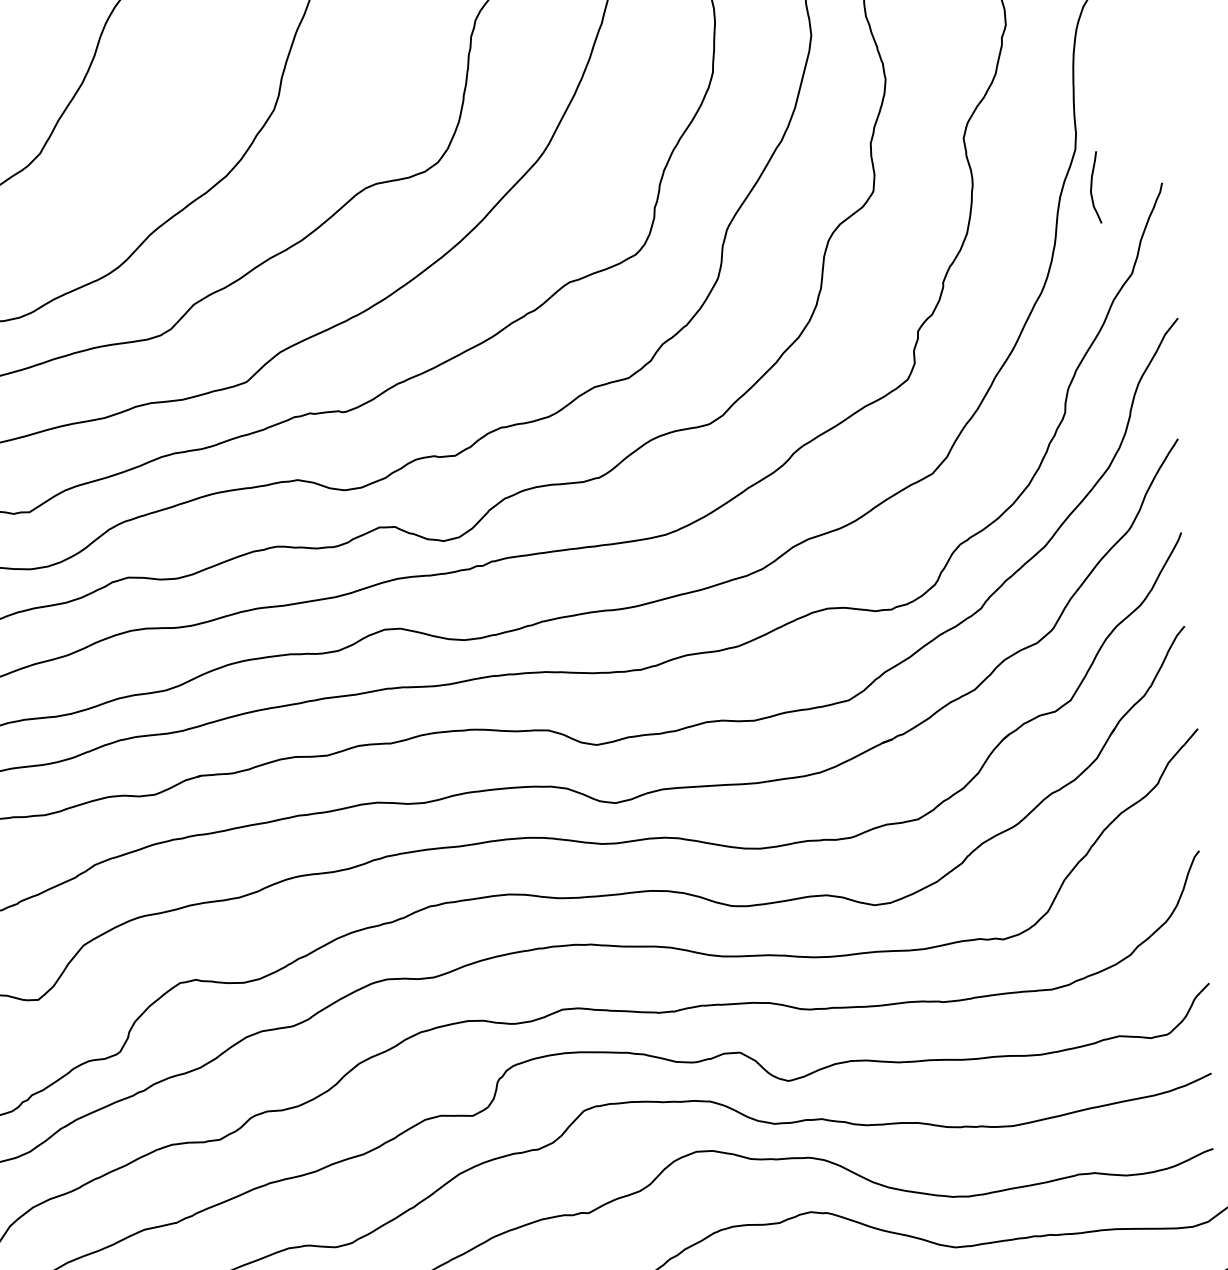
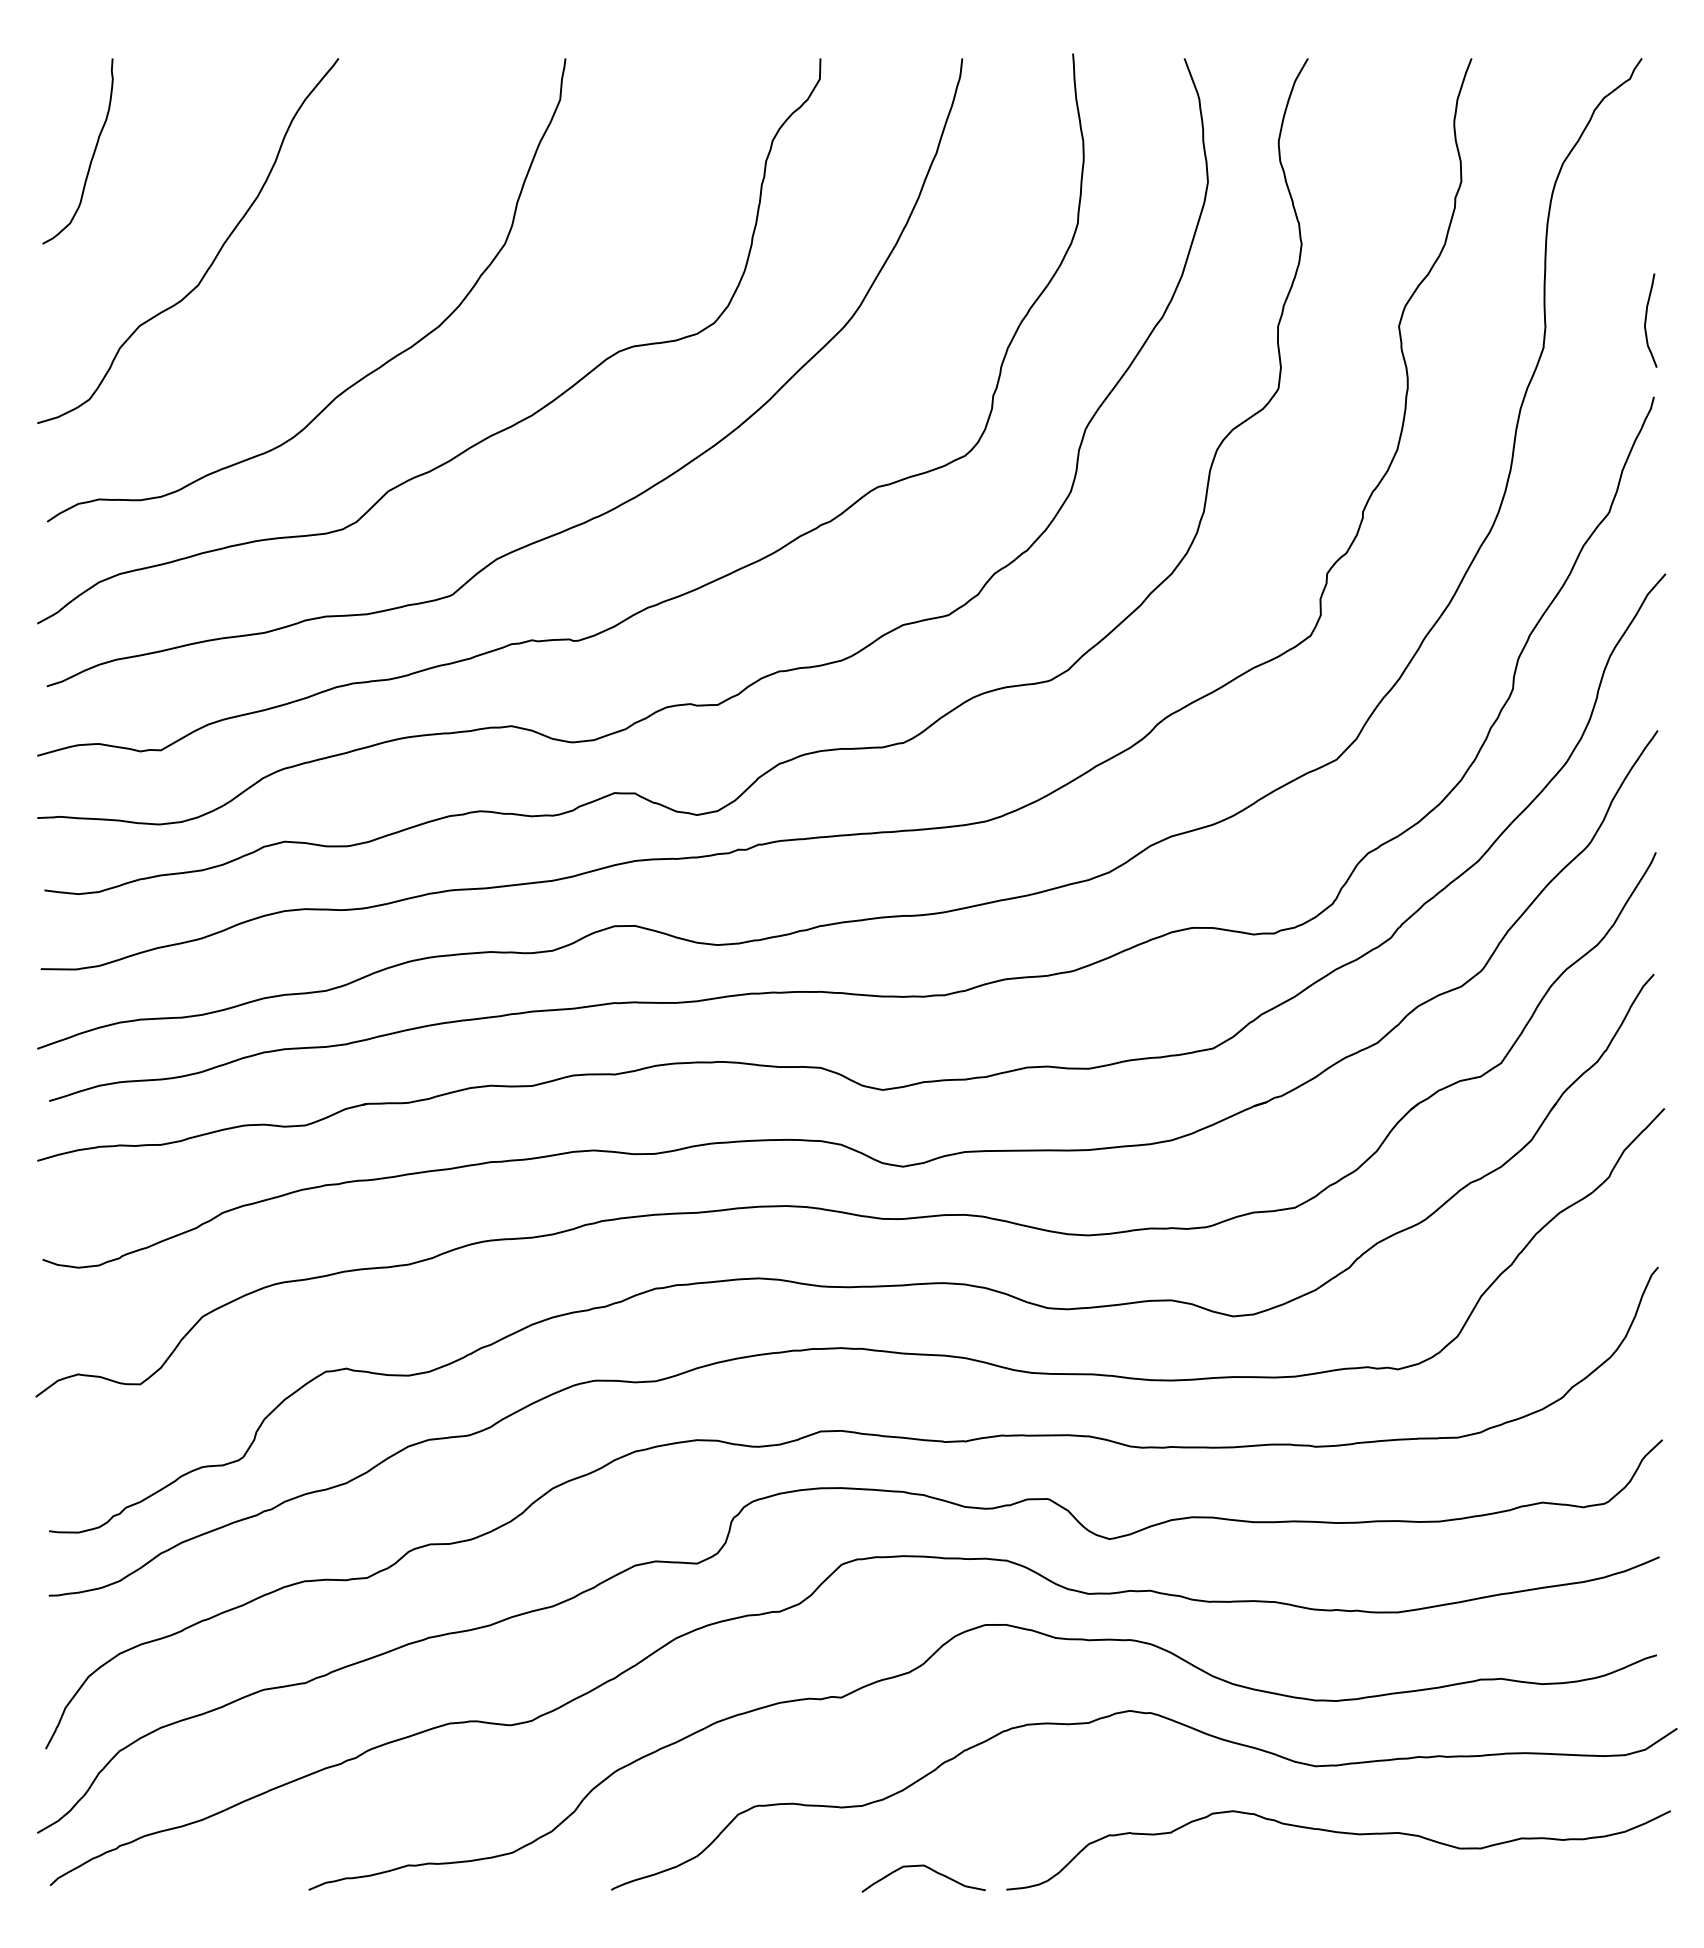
curve: (1091, 187) -> (1646, 320), moved

